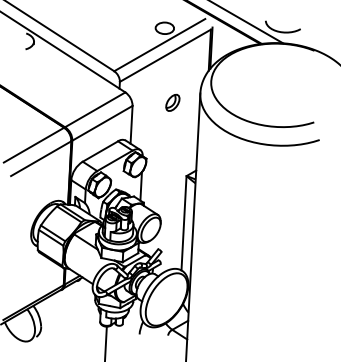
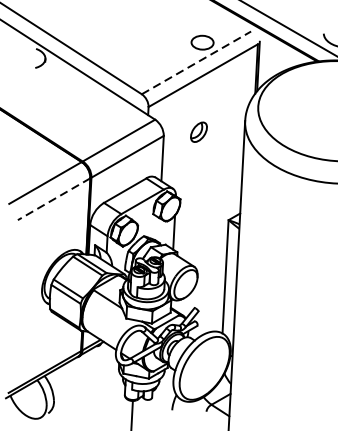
line: (160, 44) -> (197, 62), solid -> dashed
part: (172, 102) -> (198, 131), moved
line: (41, 158) -> (54, 199), solid -> dashed

